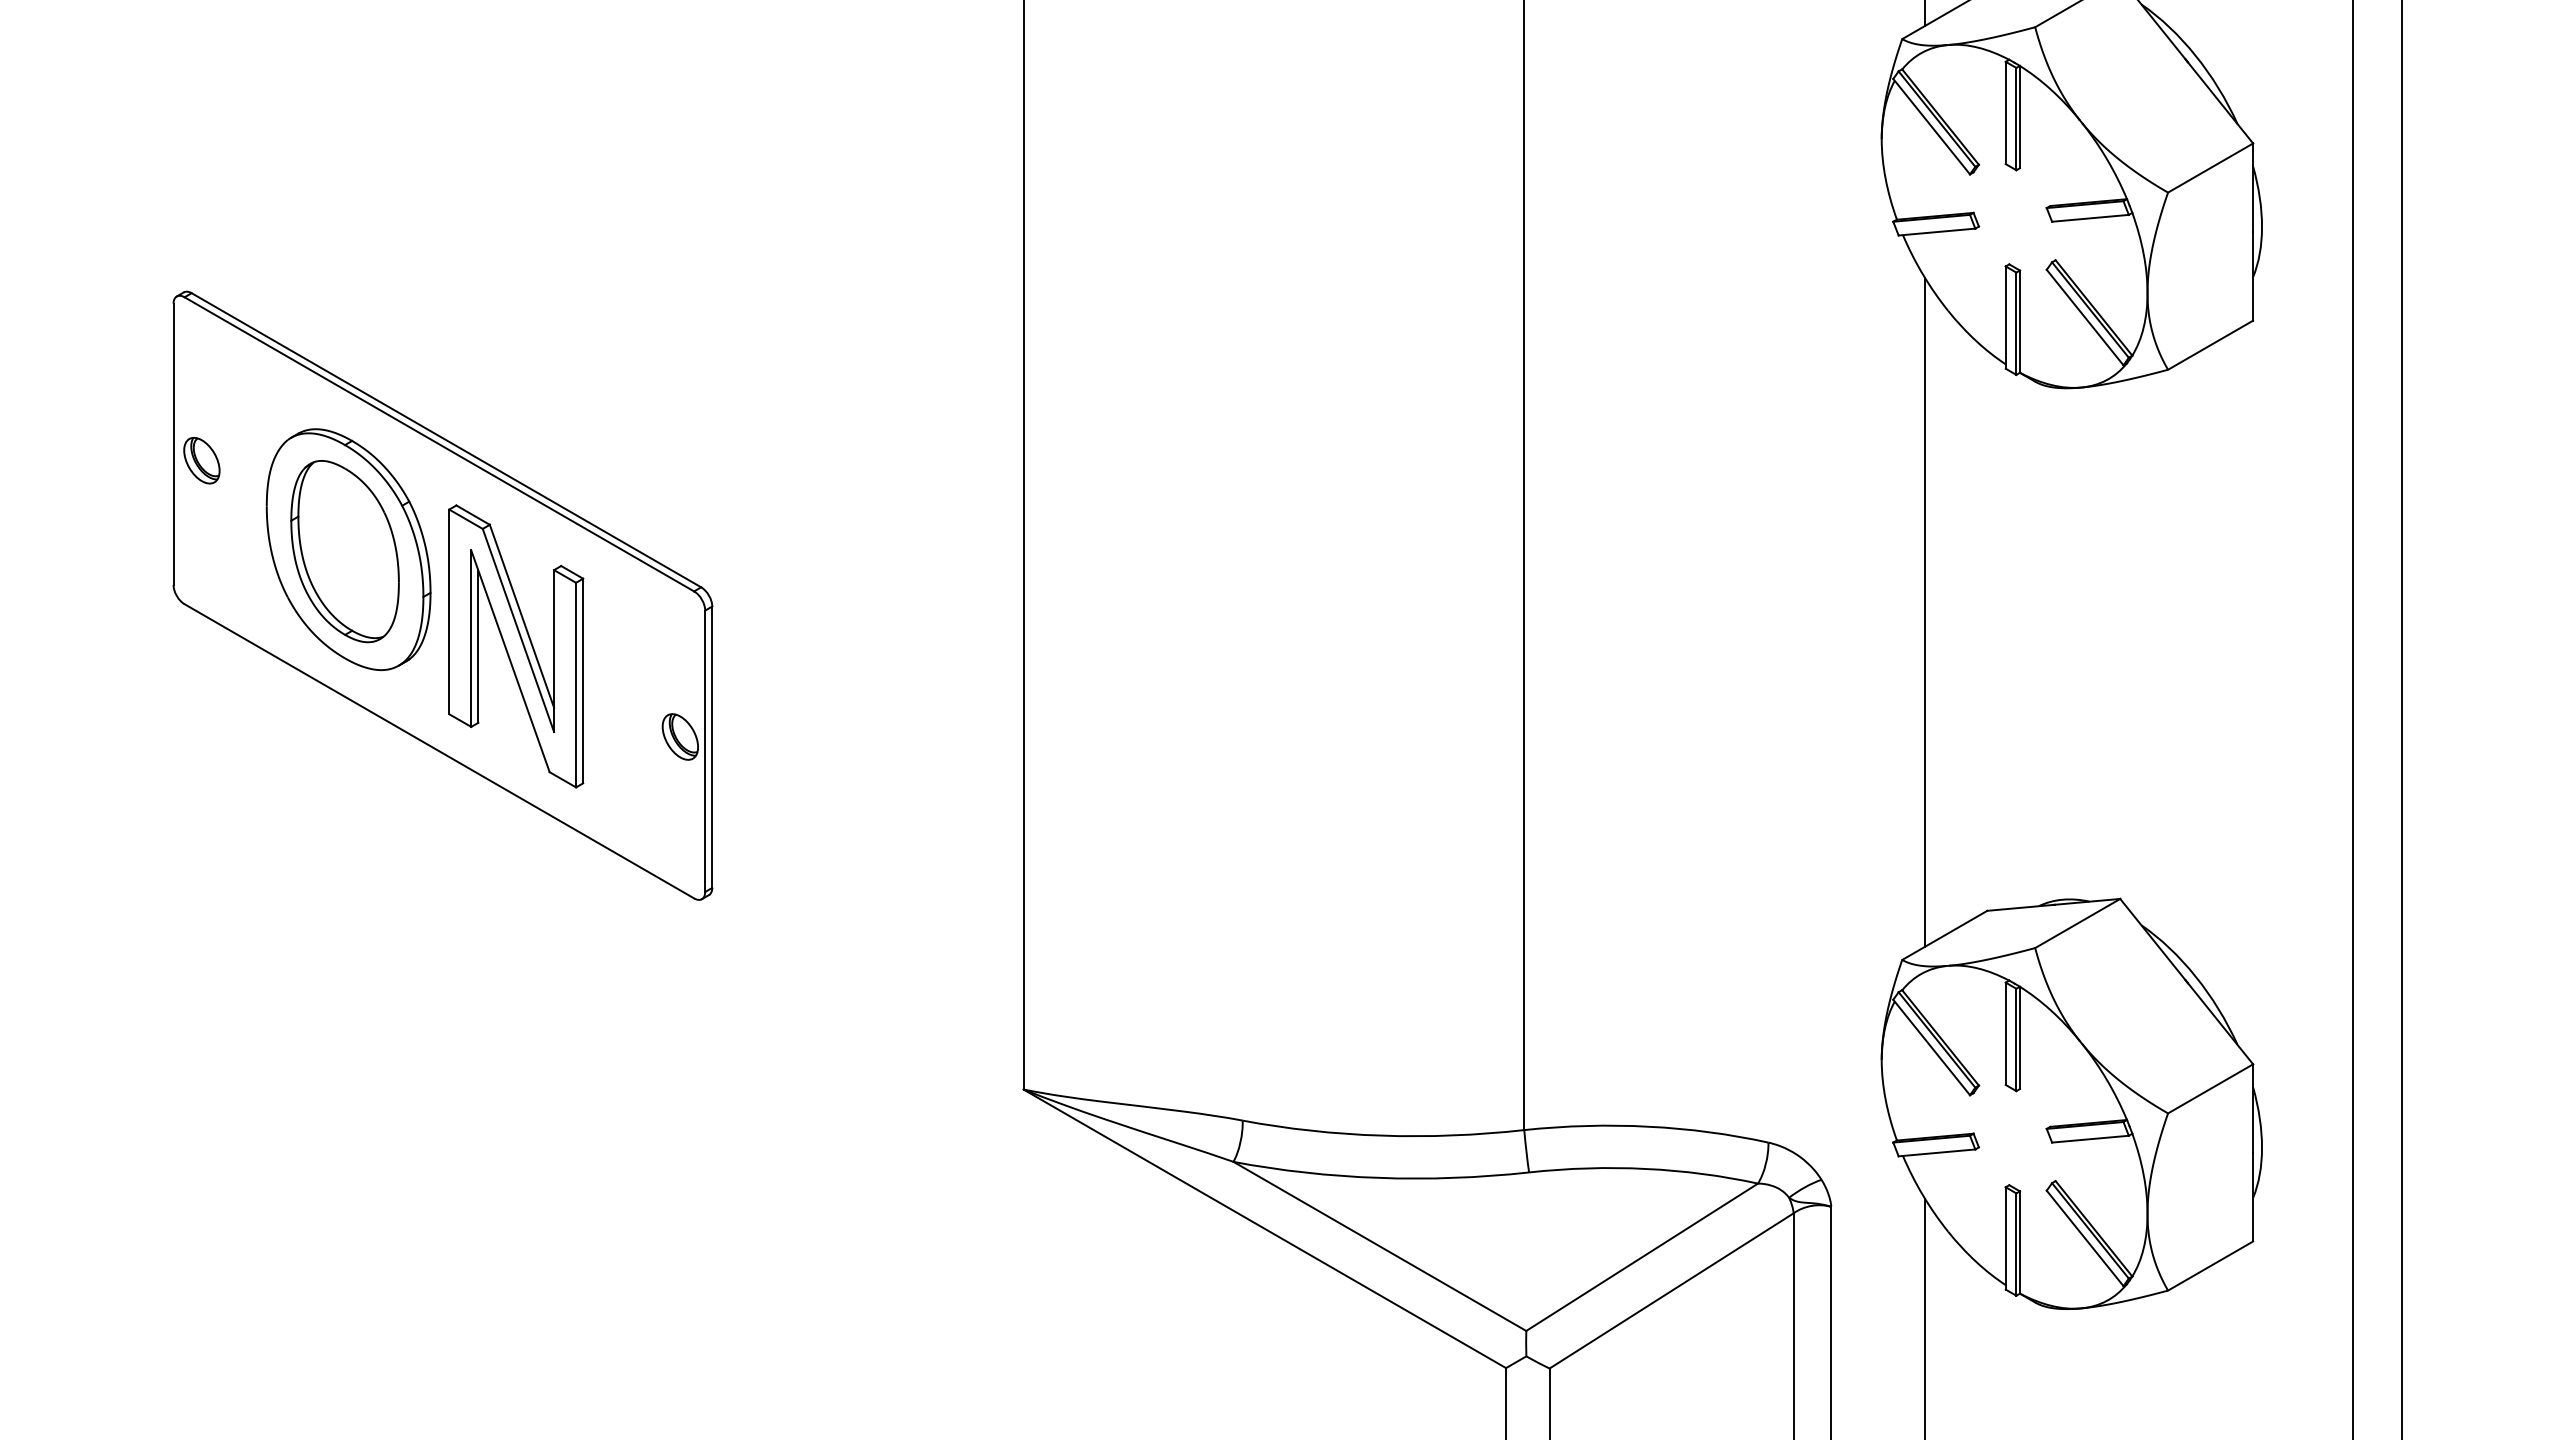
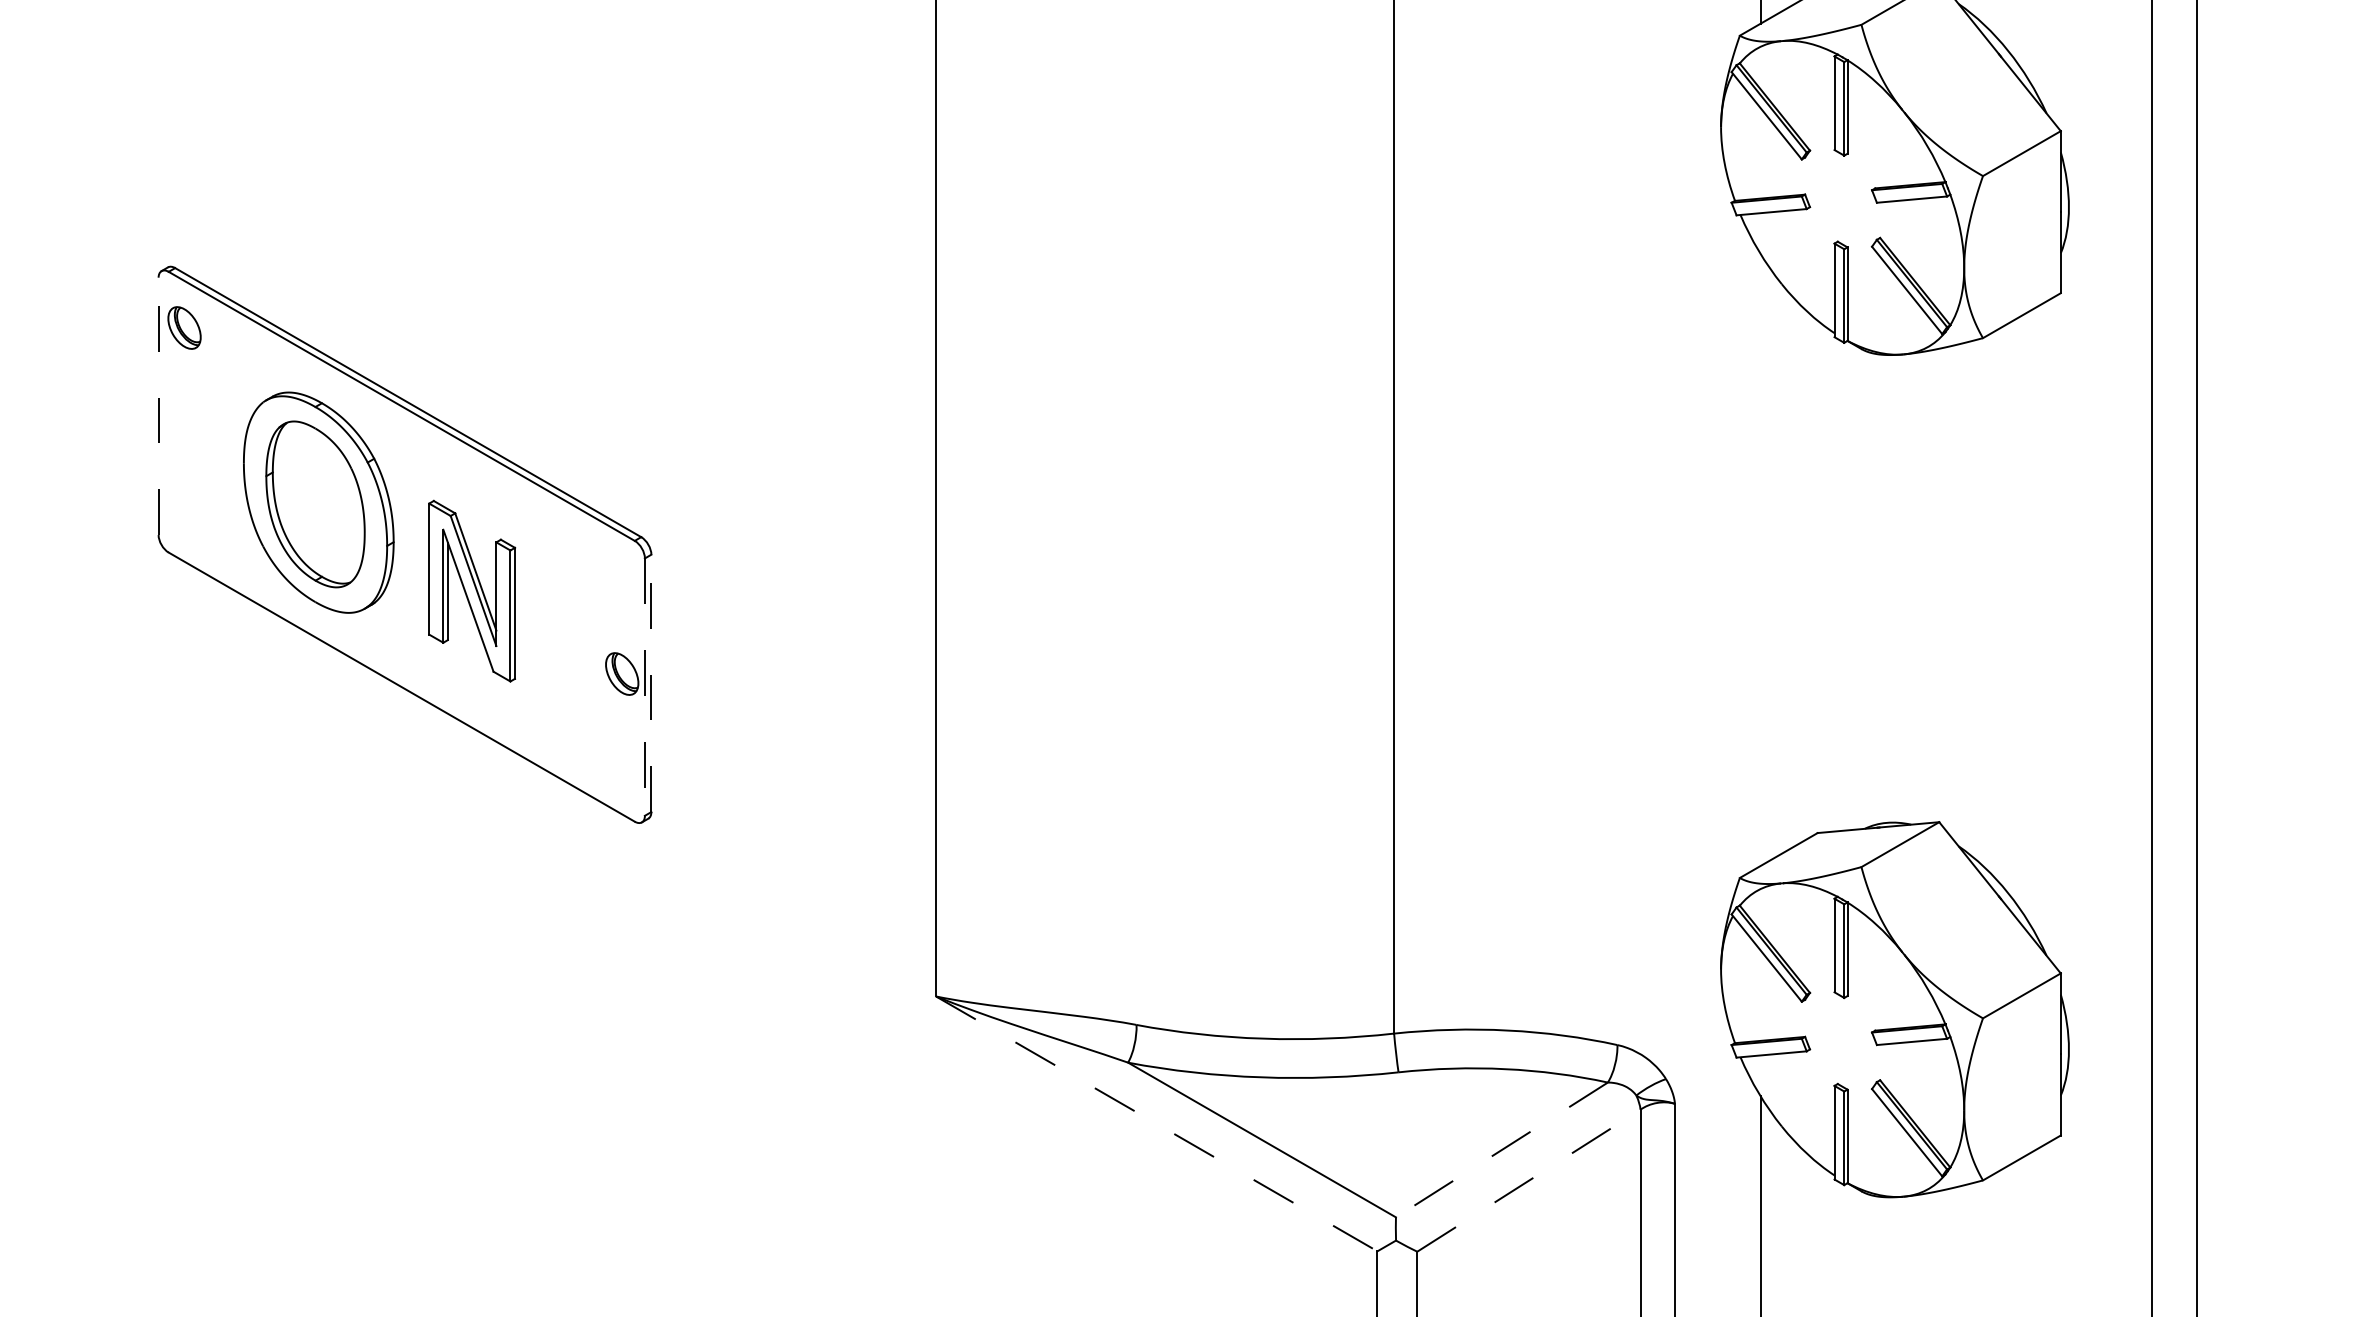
line: (173, 444) -> (158, 406), solid -> dashed
part: (201, 460) -> (184, 327), moved
line: (1924, 611) -> (1760, 559), removed
part: (516, 646) -> (472, 591), size x0.7
line: (712, 747) -> (651, 683), solid -> dashed
line: (705, 751) -> (645, 687), solid -> dashed
line: (1264, 1228) -> (1156, 1123), solid -> dashed
line: (1641, 1257) -> (1501, 1150), solid -> dashed
line: (1671, 1290) -> (1528, 1180), solid -> dashed

